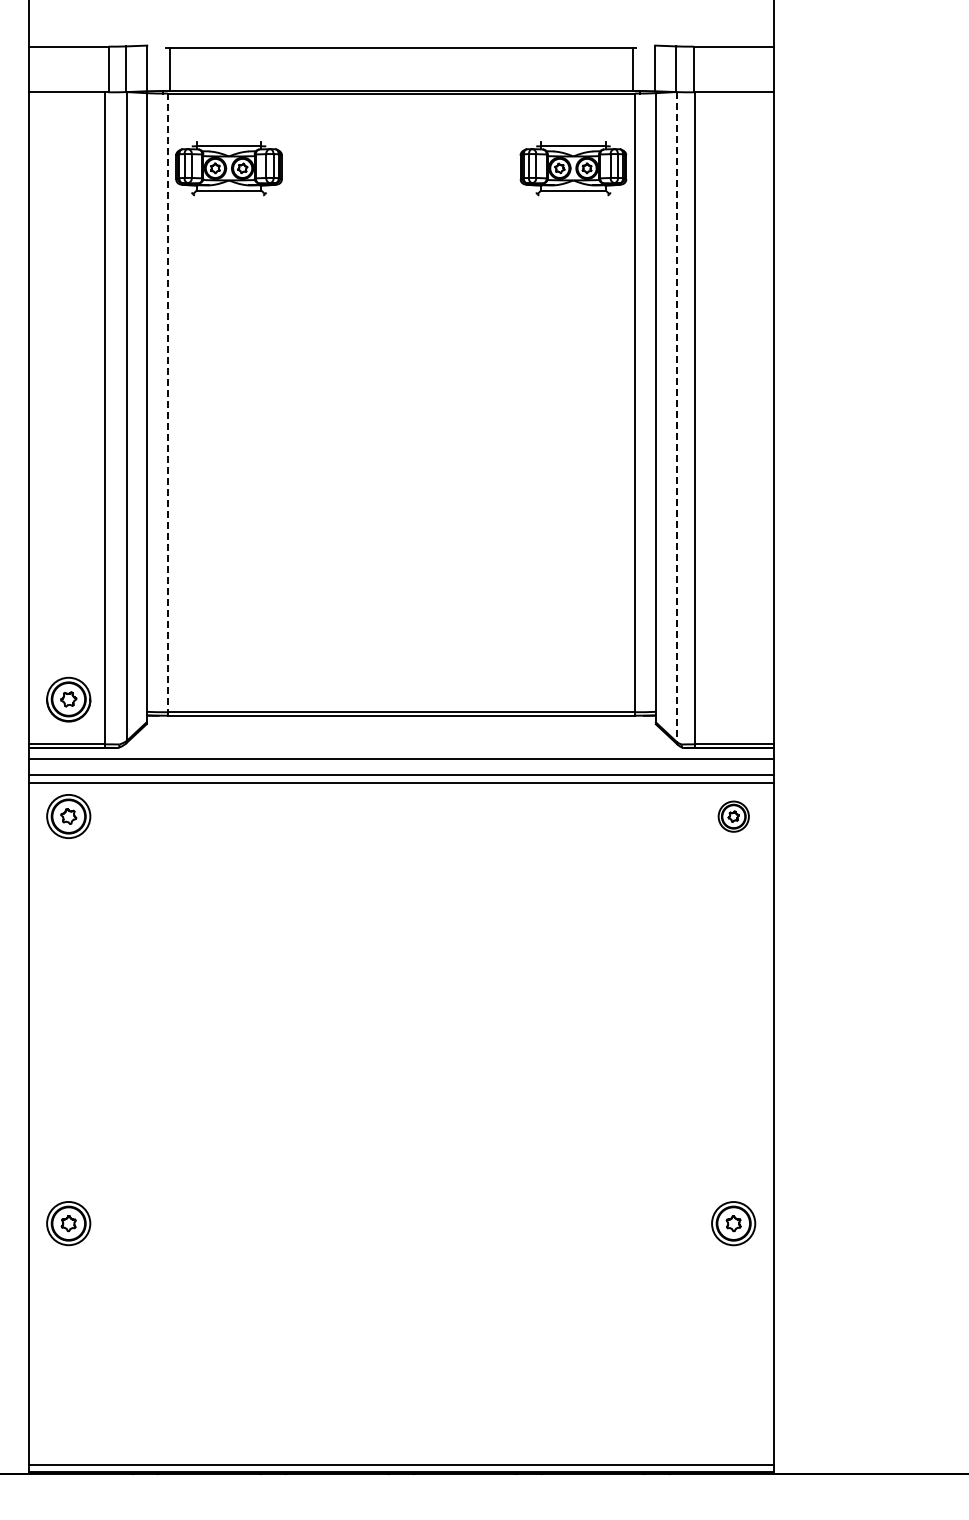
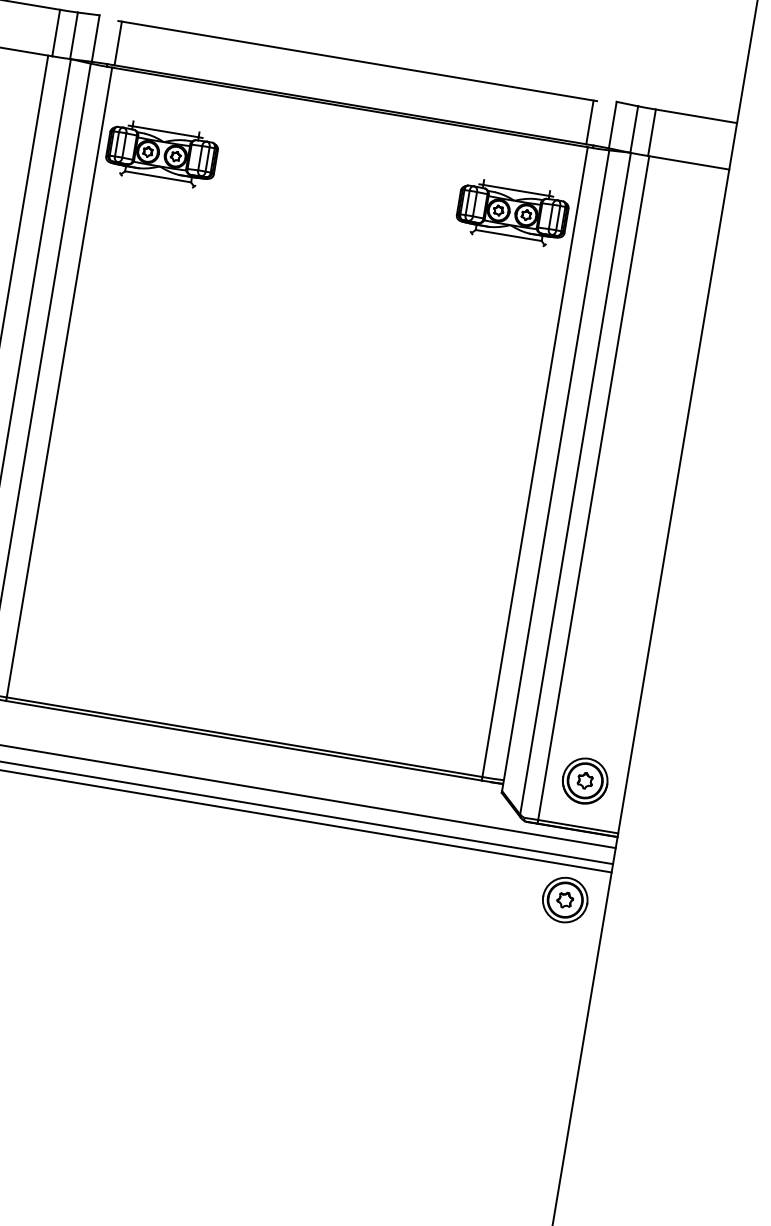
line: (167, 404) -> (59, 384), dashed -> solid
line: (676, 417) -> (575, 484), dashed -> solid
part: (733, 699) -> (584, 780), added
part: (733, 816) -> (565, 899), size x1.43

